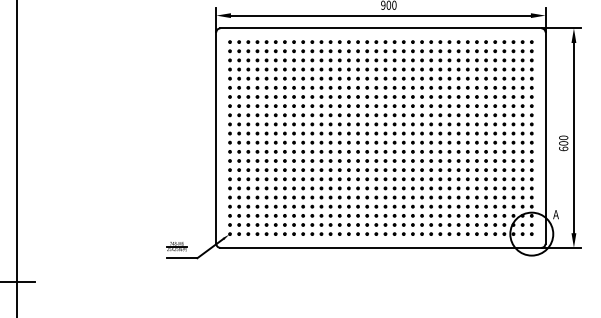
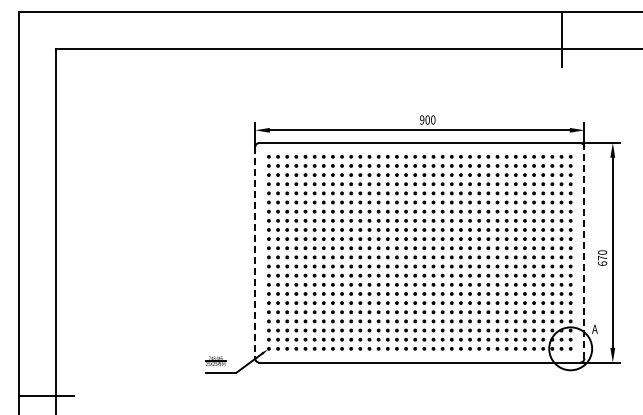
line: (216, 137) -> (255, 252), solid -> dashed
line: (545, 137) -> (584, 252), solid -> dashed
text: (563, 142) -> (602, 257), 600 -> 670

